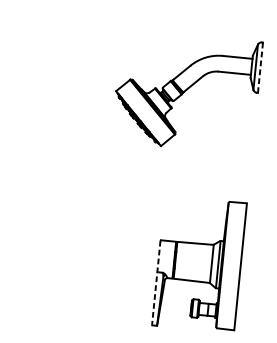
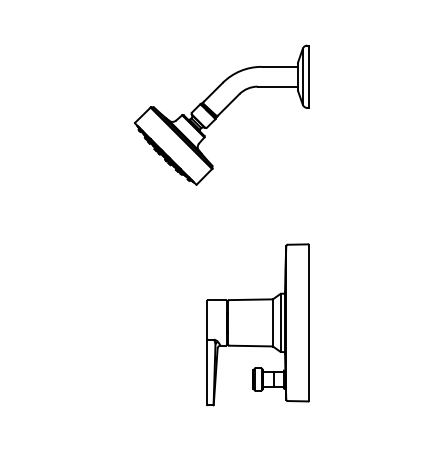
line: (260, 67) -> (308, 76), dashed -> solid
line: (156, 282) -> (207, 352), dashed -> solid

